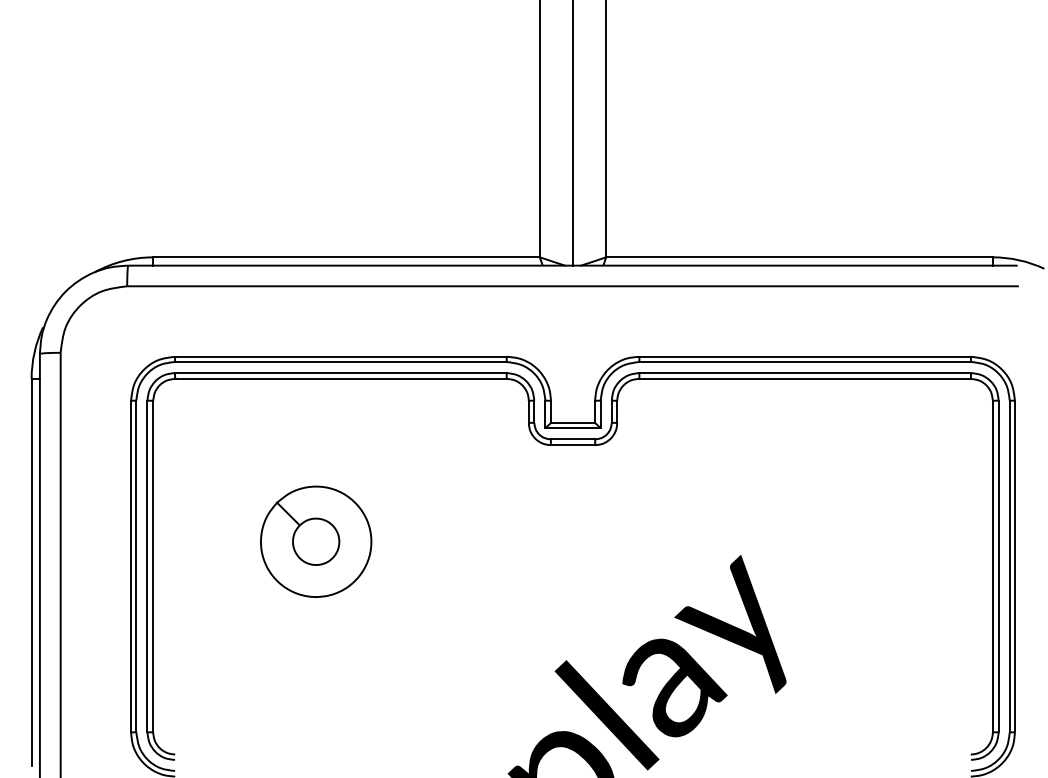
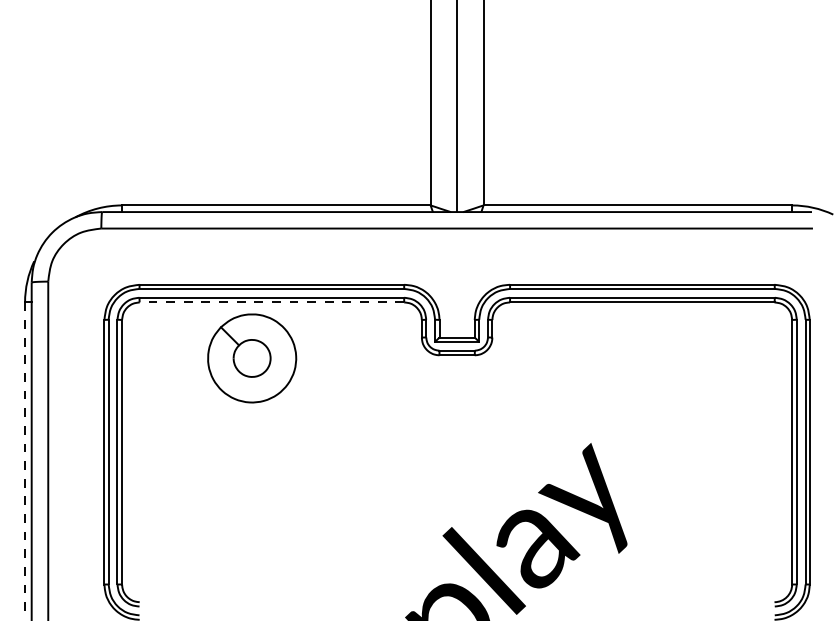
line: (340, 378) -> (271, 302), solid -> dashed
part: (316, 541) -> (252, 358), moved
line: (32, 571) -> (25, 456), solid -> dashed

